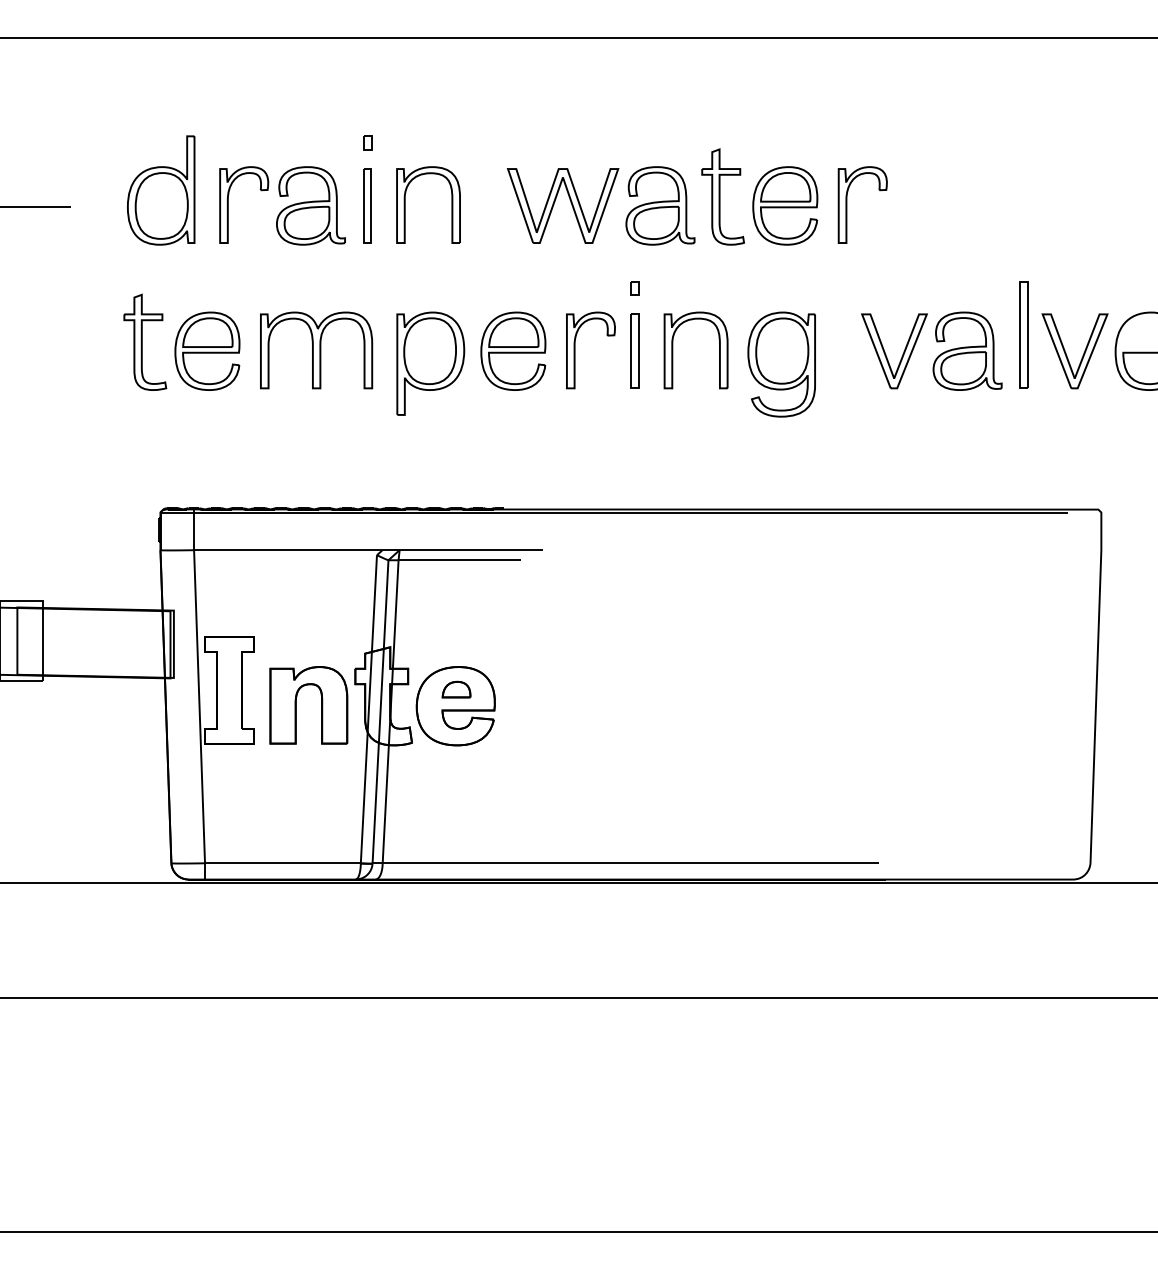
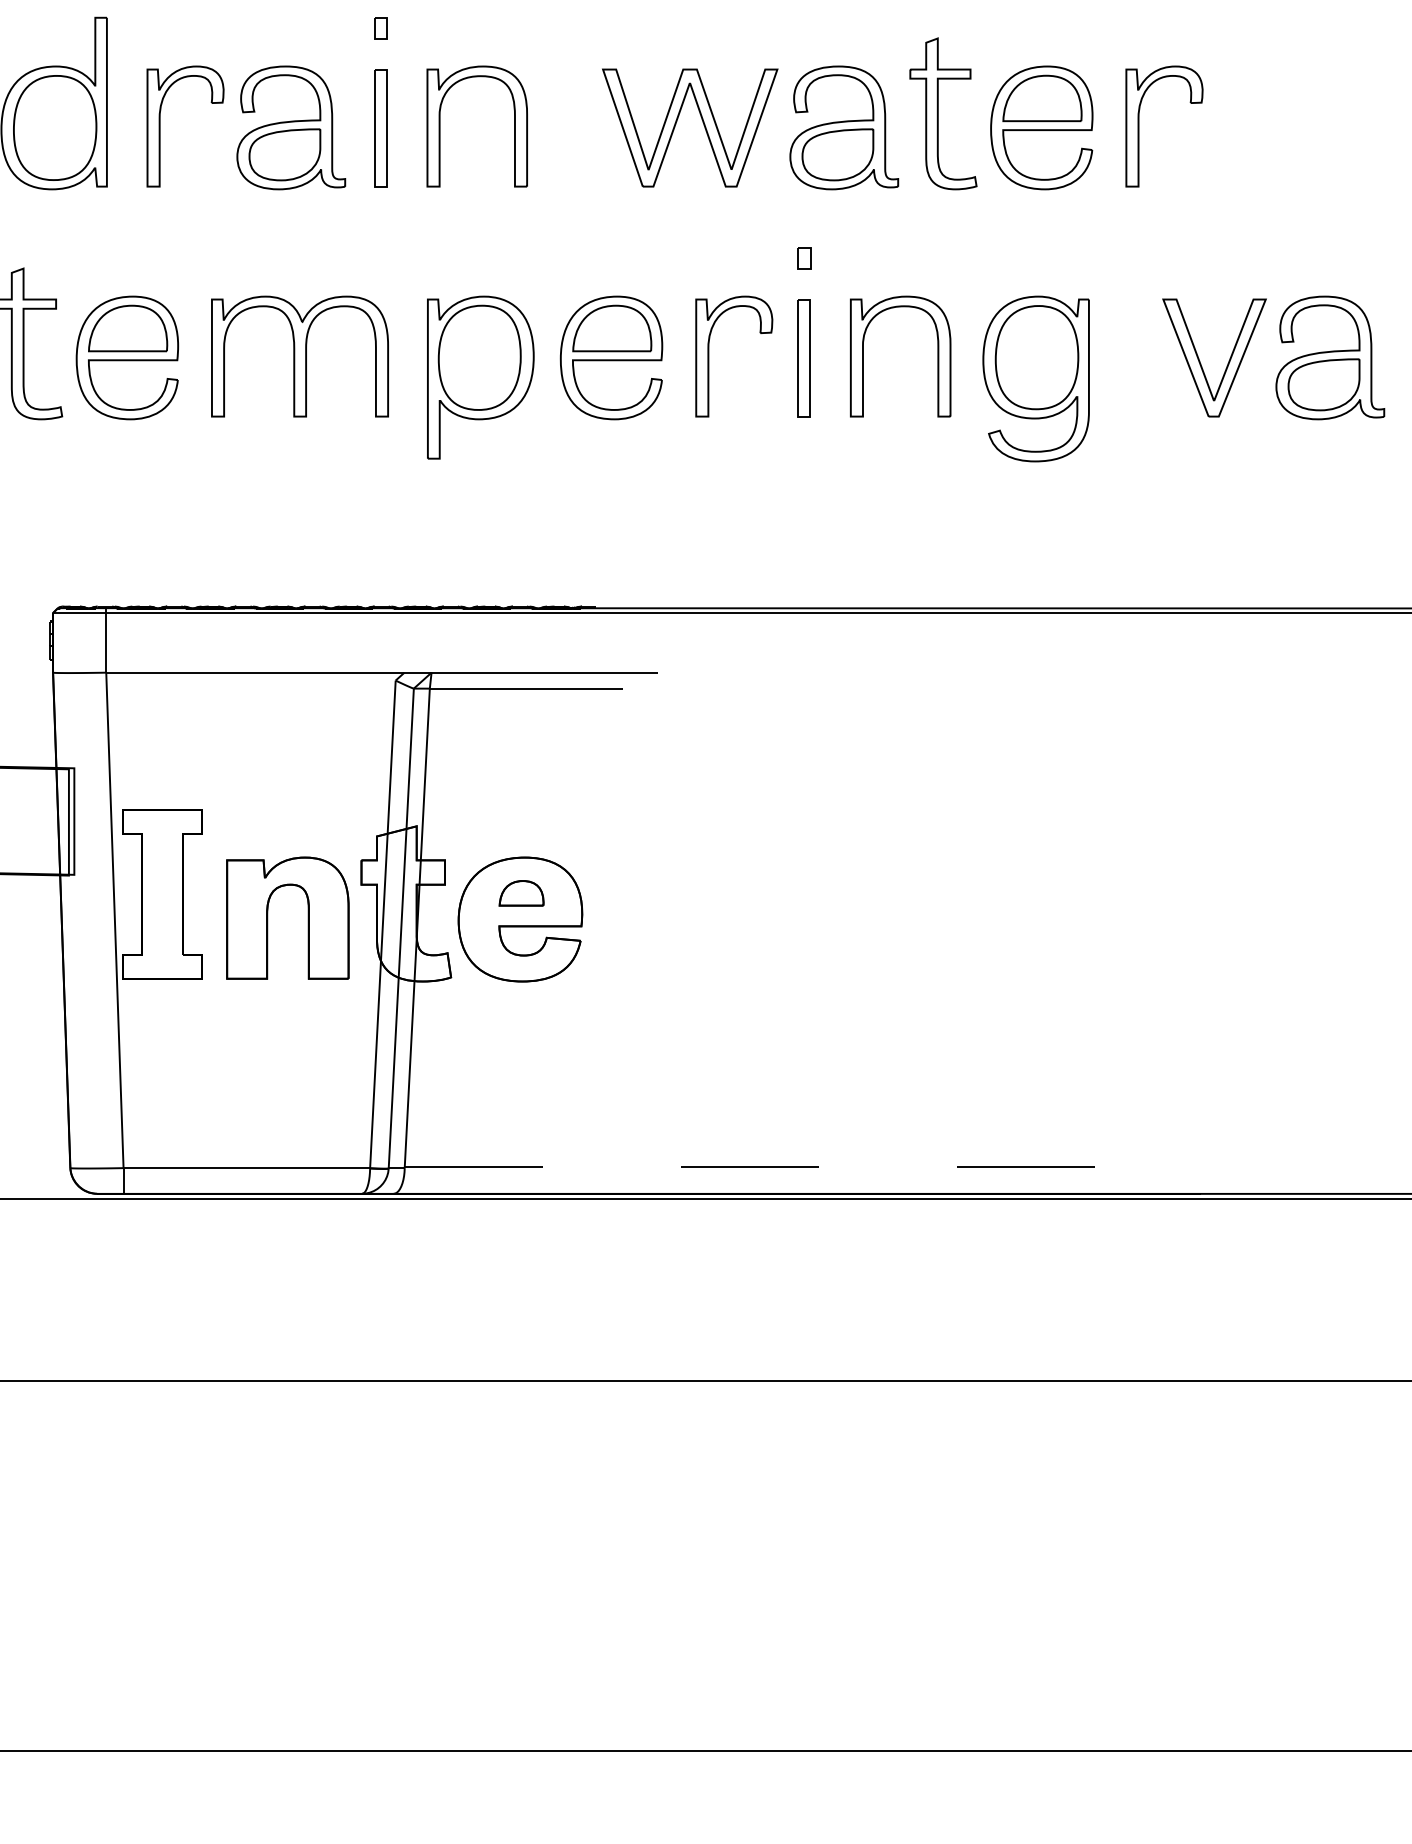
line: (631, 862) -> (798, 1166), solid -> dashed

